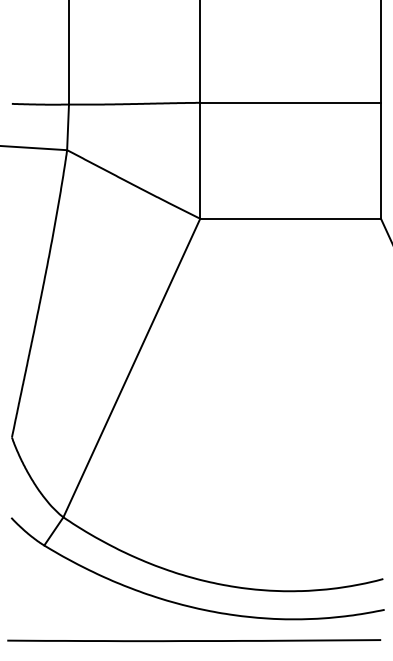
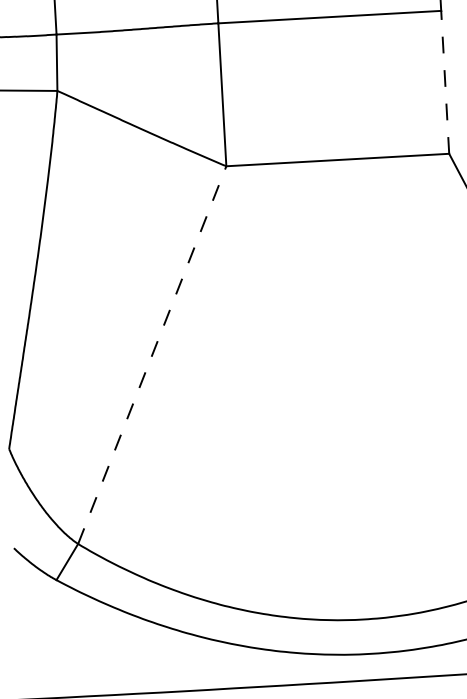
line: (380, 160) -> (444, 82), solid -> dashed
line: (132, 367) -> (153, 354), solid -> dashed

